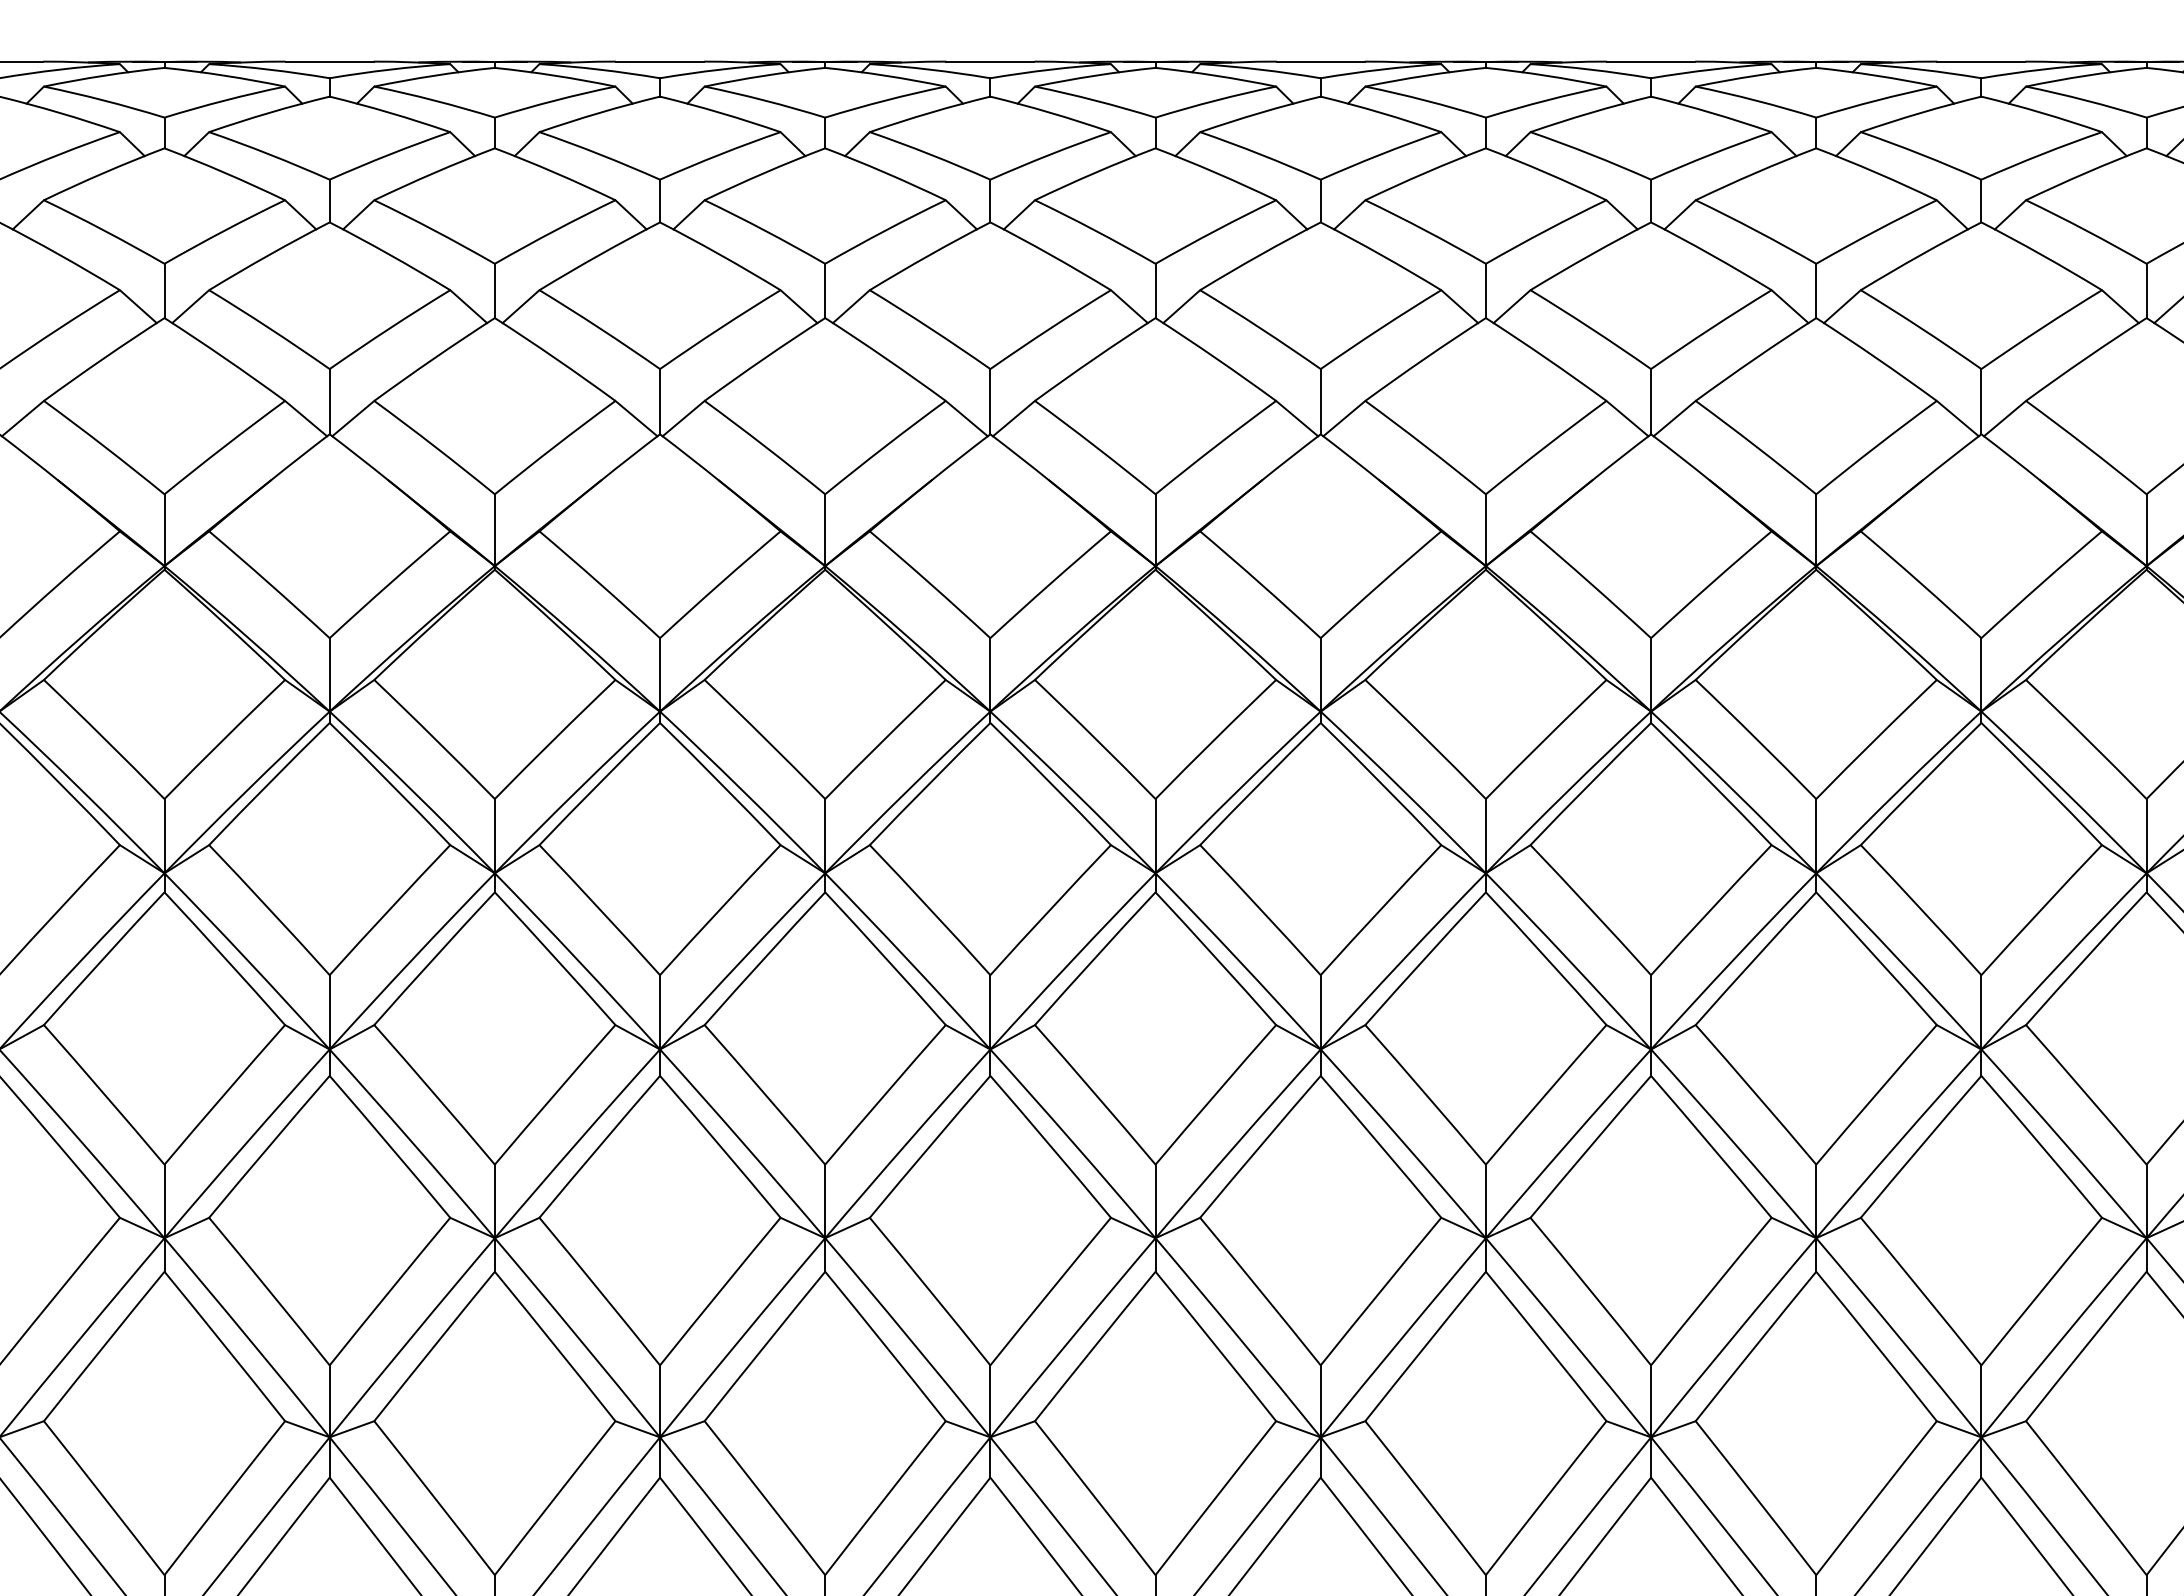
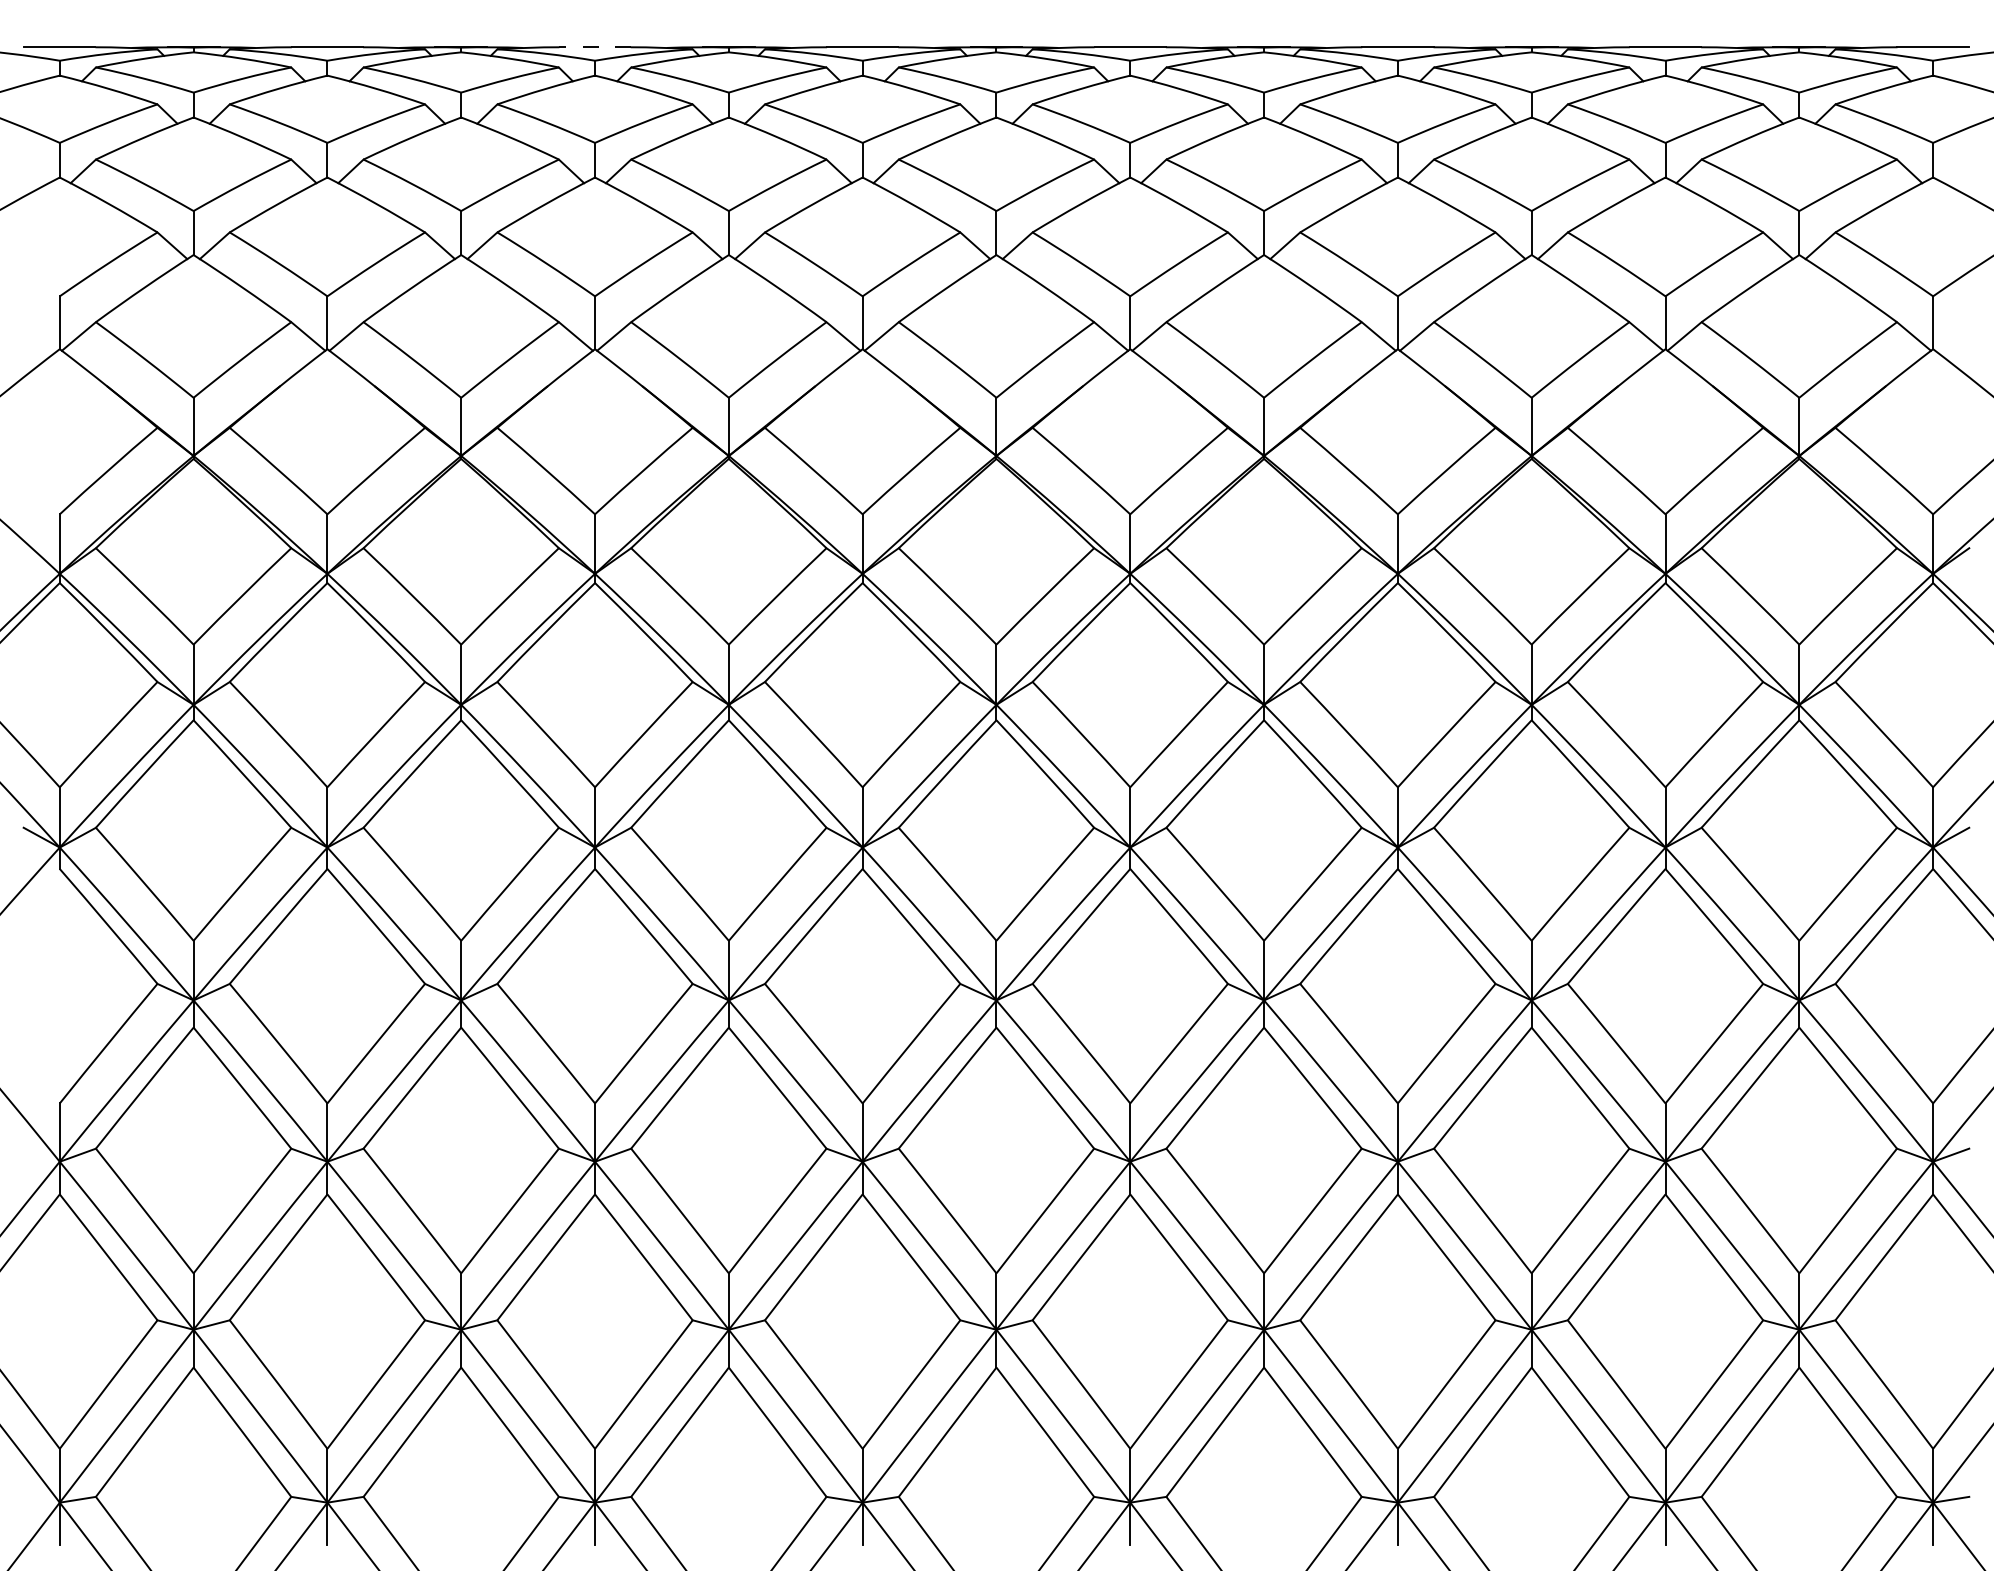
line: (660, 61) -> (595, 47), solid -> dashed

